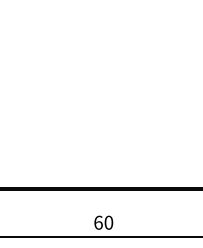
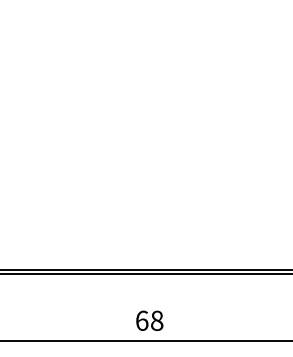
text: (108, 222) -> (156, 320), 60 -> 68

